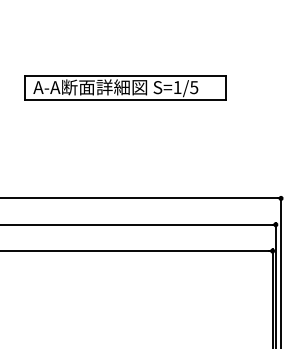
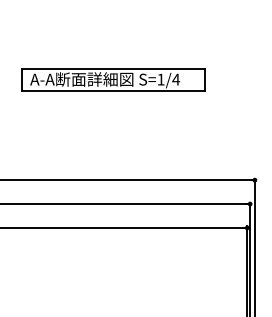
text: (194, 87) -> (176, 79), S=1/5 -> S=1/4

